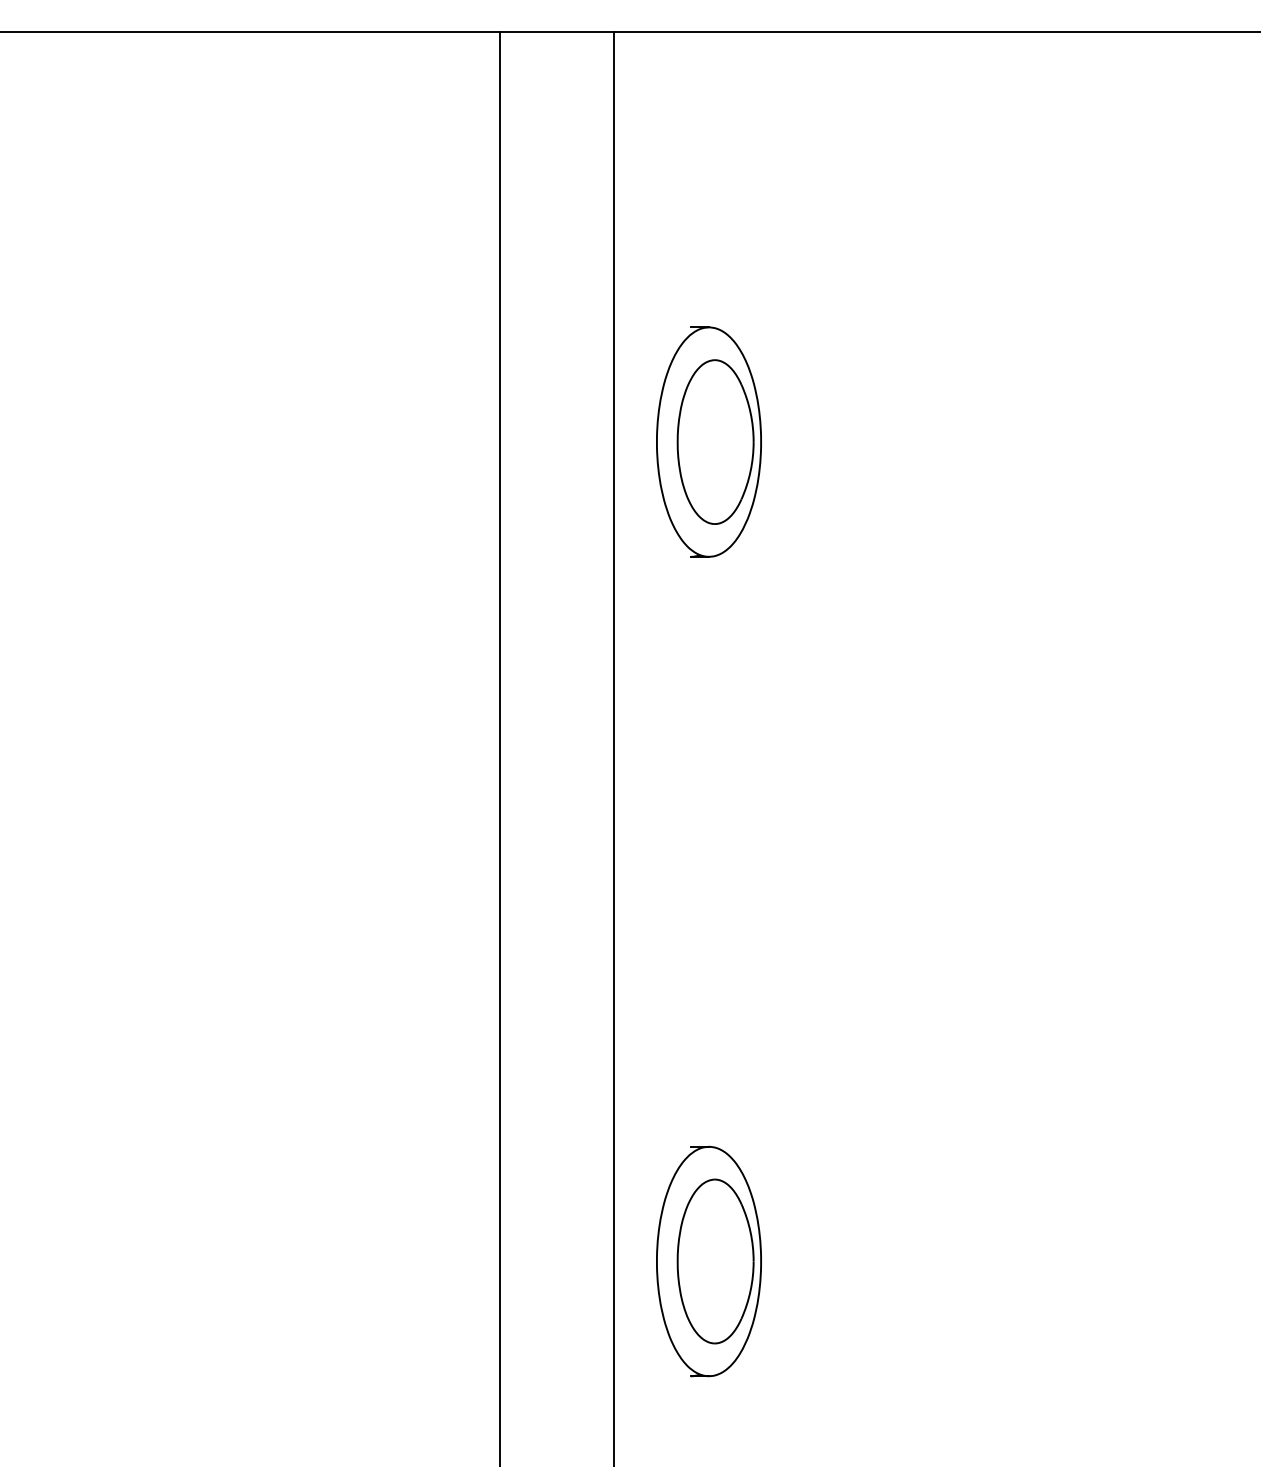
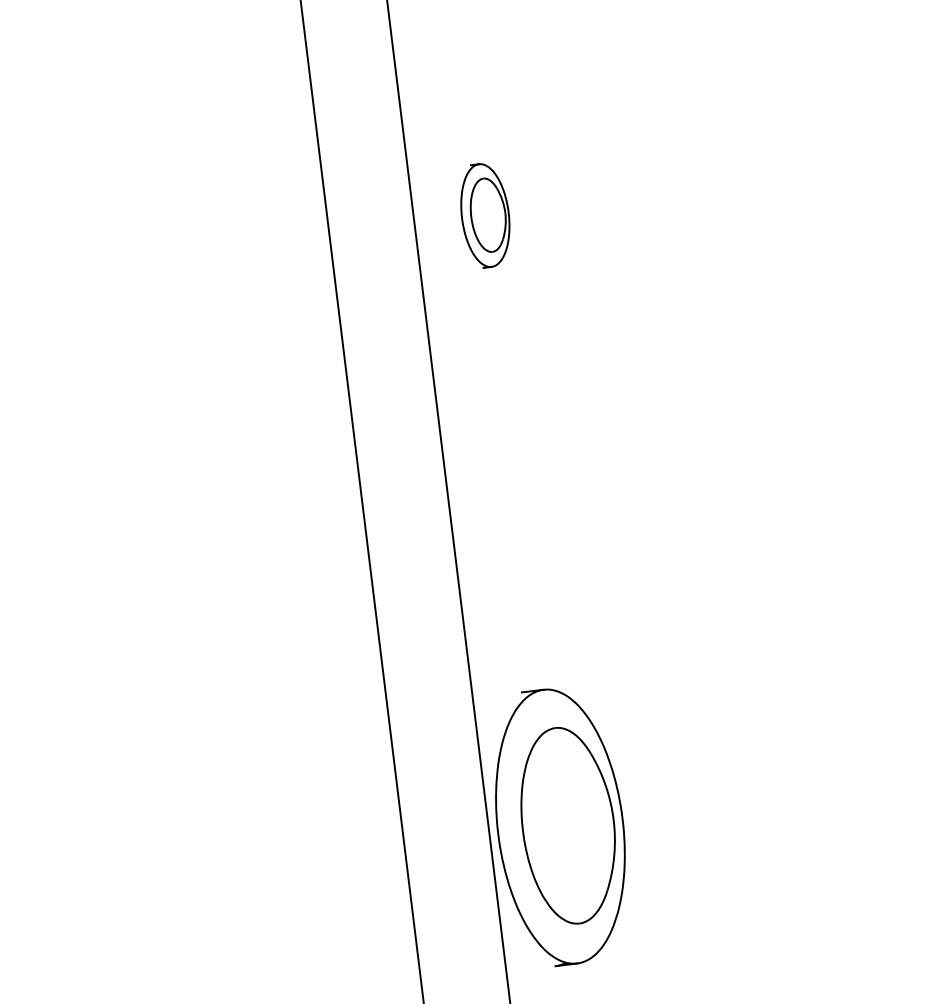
part: (708, 441) -> (484, 215), size x0.6
part: (708, 1261) -> (560, 826), size x1.6

